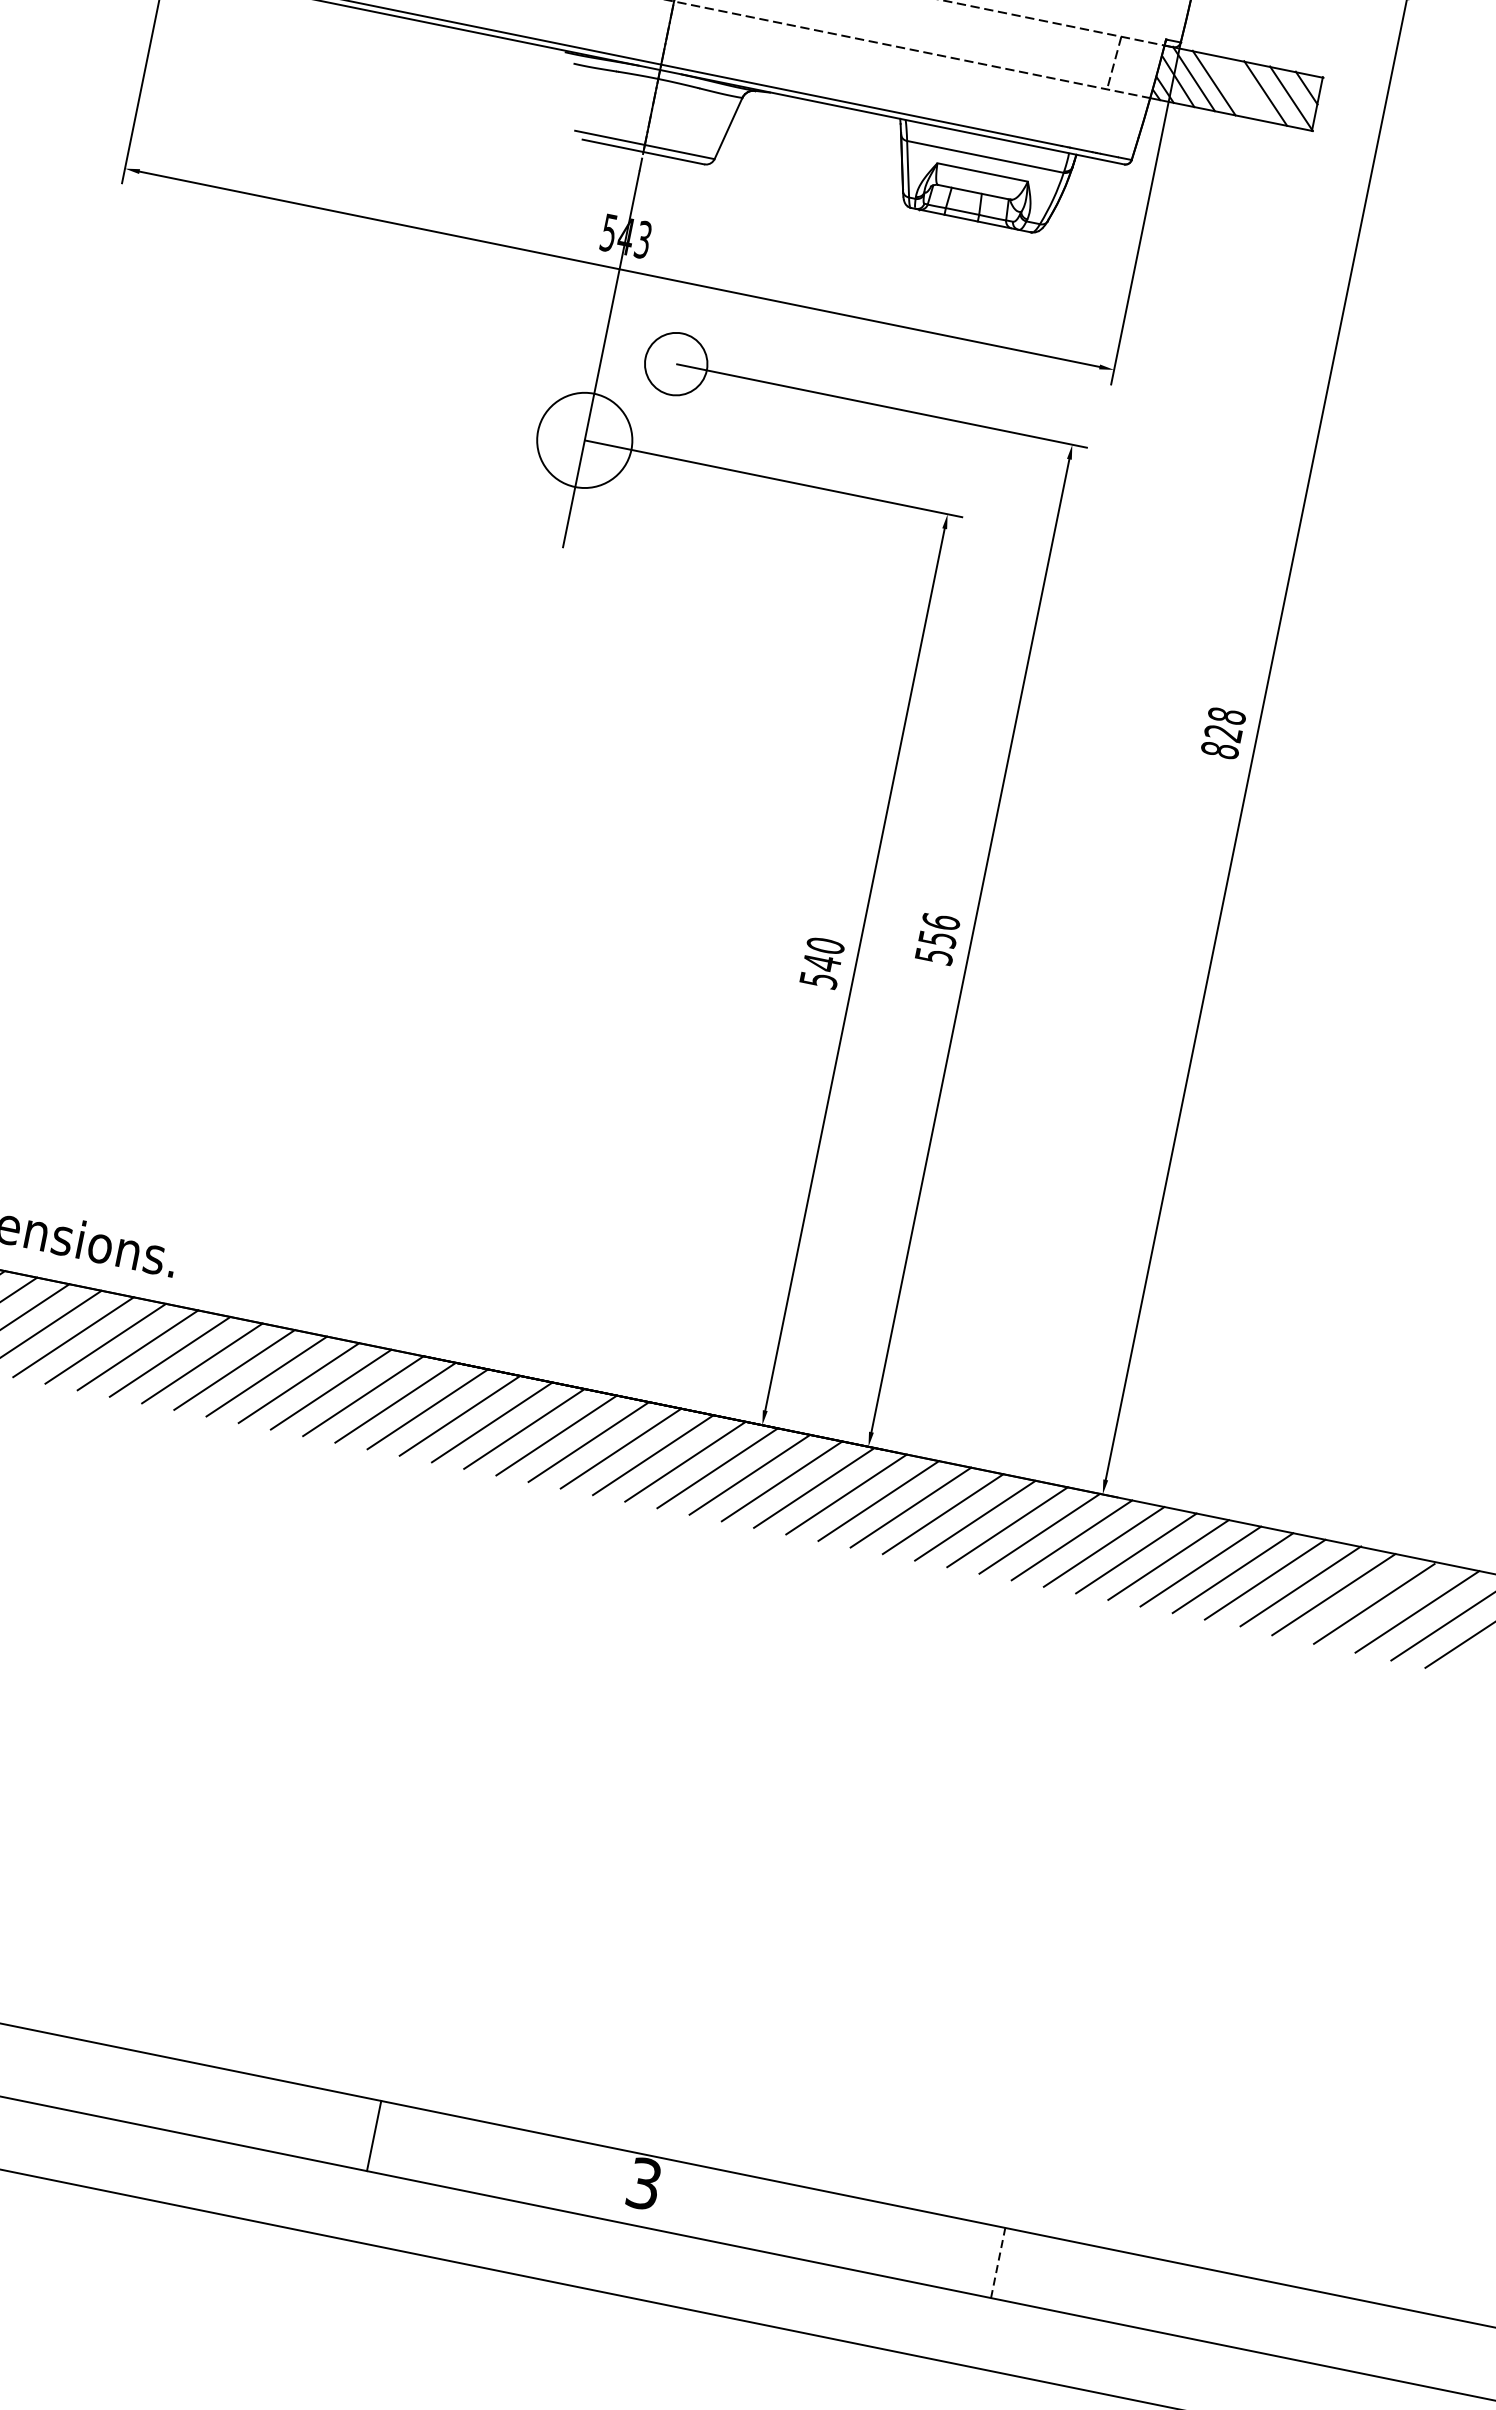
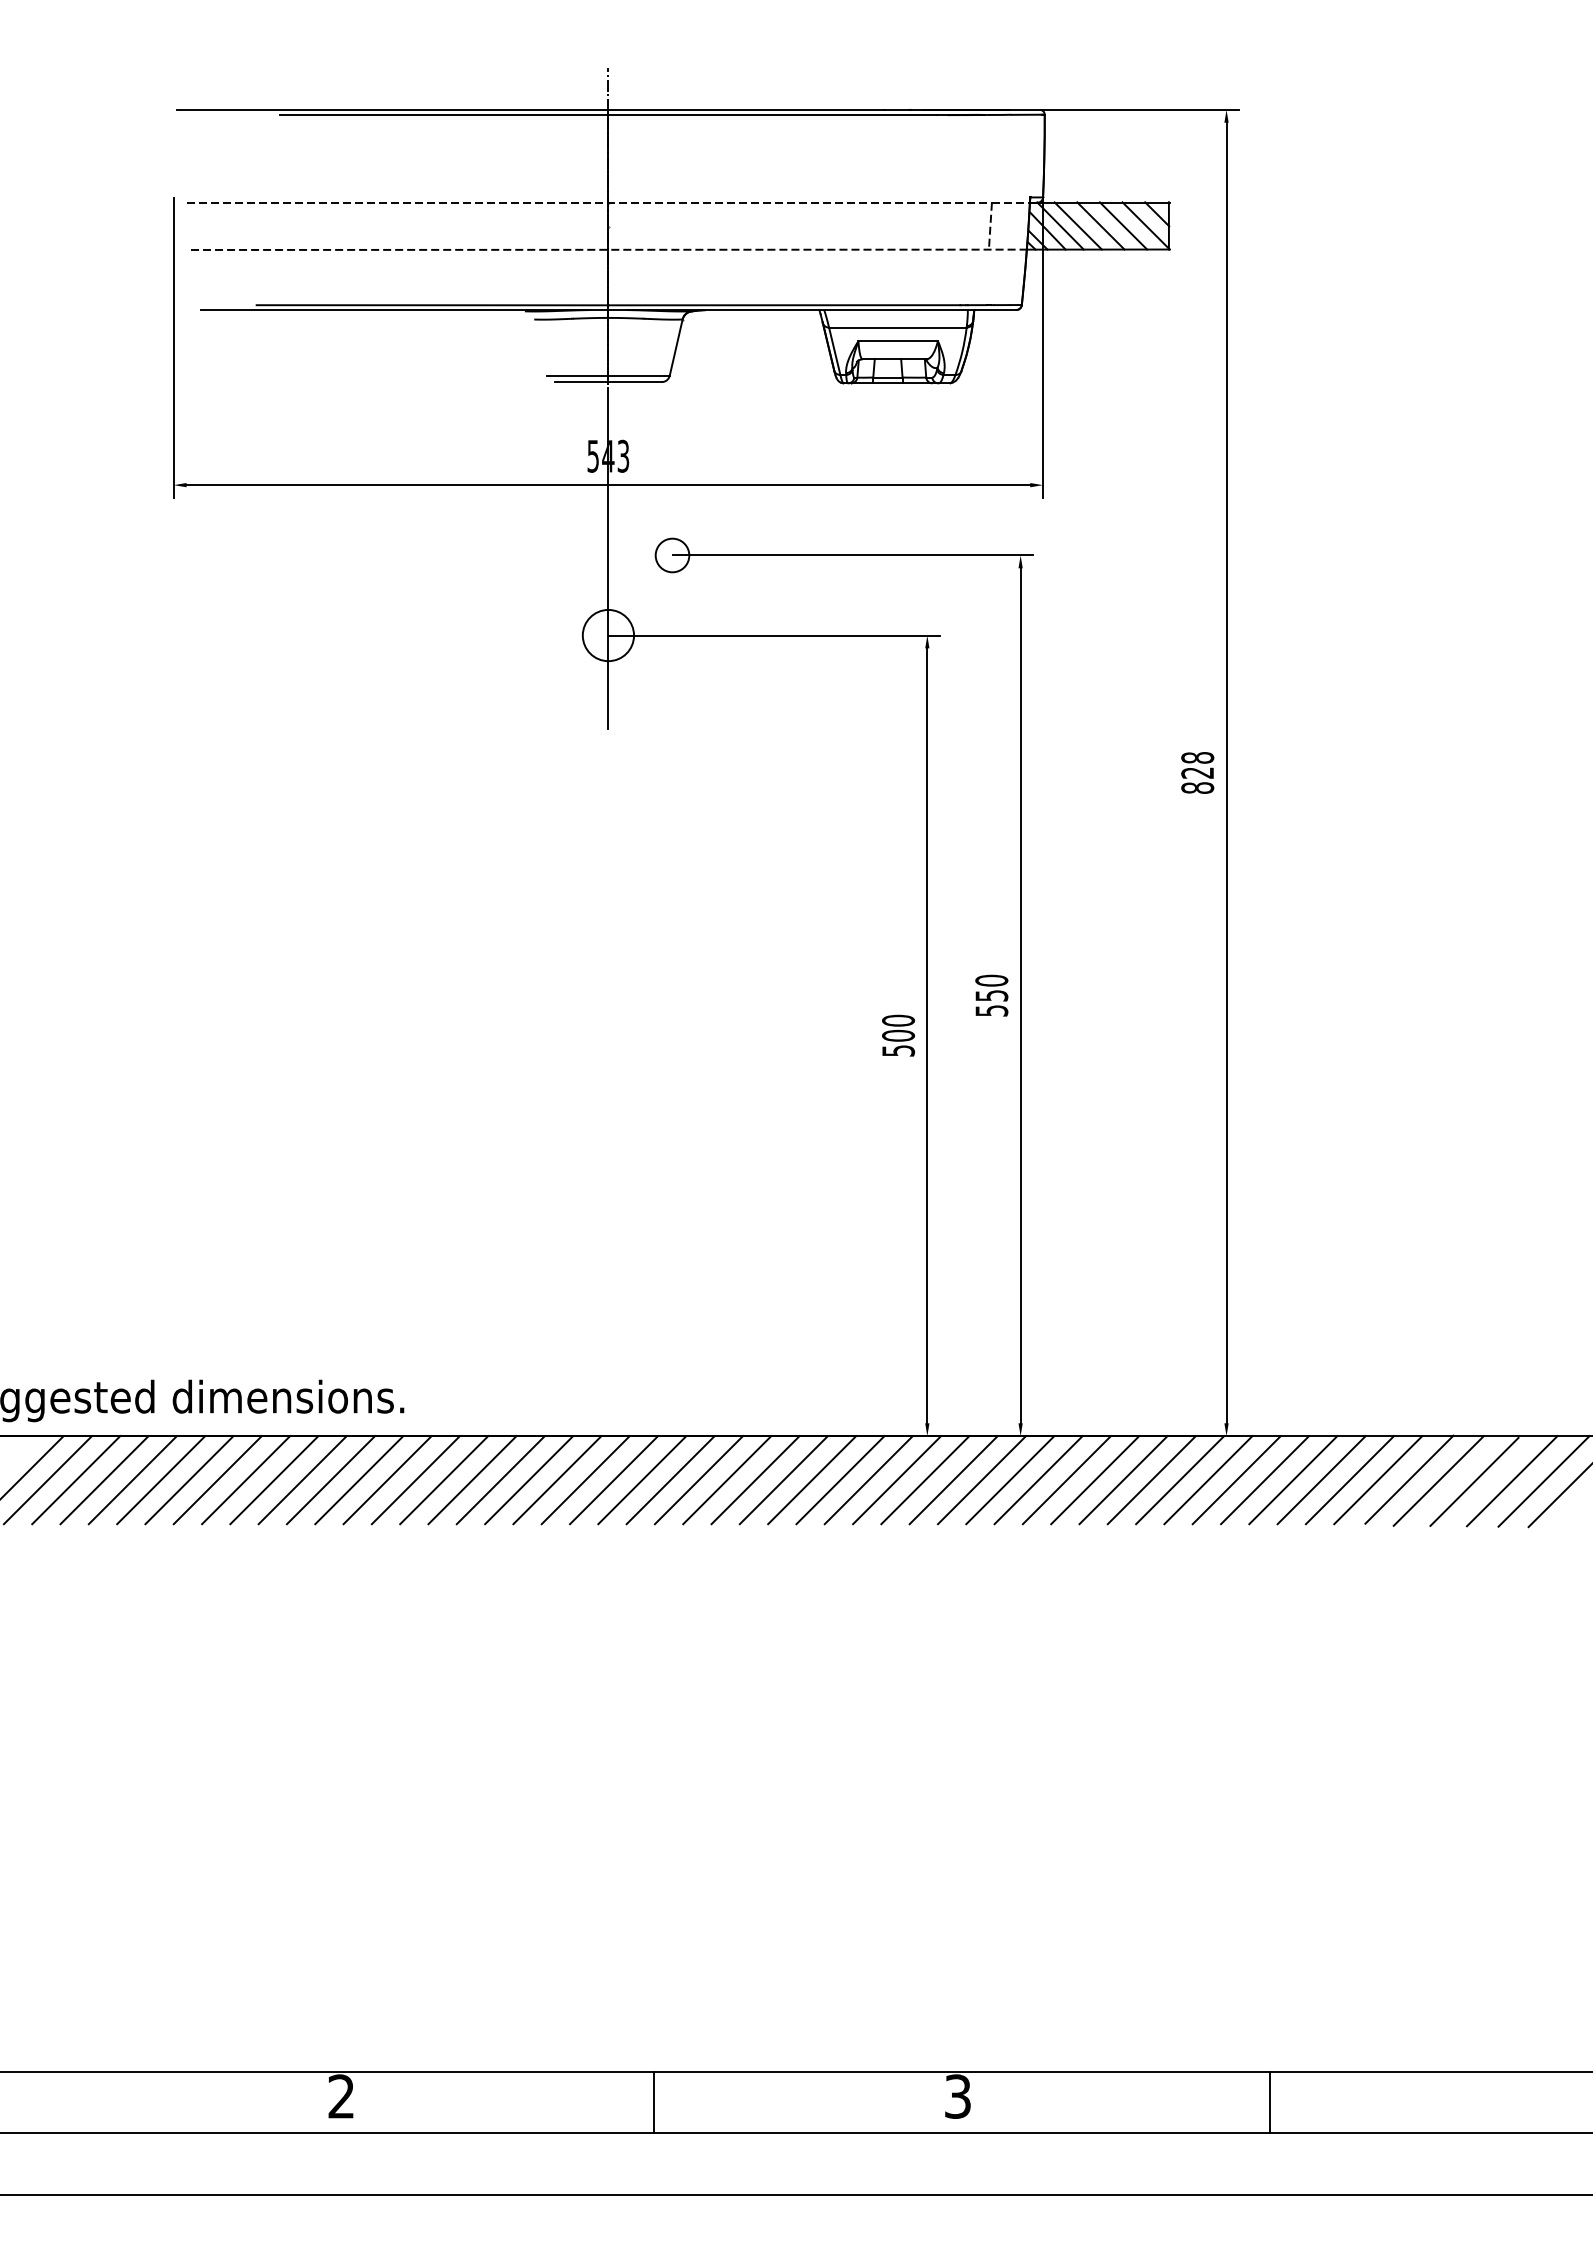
line: (1239, 87) -> (1100, 225), added
circle: (676, 364) -> (672, 555), size x0.62
circle: (584, 440) -> (608, 635), size x0.62
text: (940, 921) -> (991, 980), 556 -> 550
text: (822, 962) -> (898, 1035), 540 -> 500
line: (373, 2135) -> (653, 2102), moved
line: (998, 2262) -> (1270, 2102), dashed -> solid

